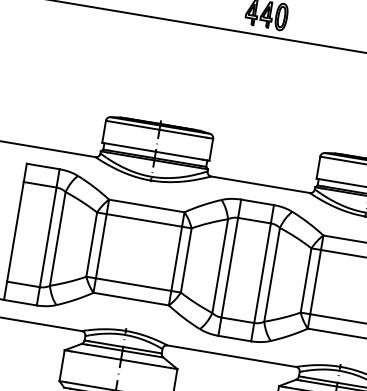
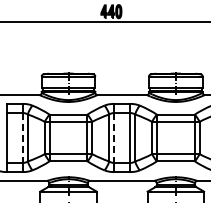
line: (49, 236) -> (23, 137), solid -> dashed
line: (230, 266) -> (114, 137), solid -> dashed

